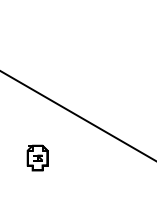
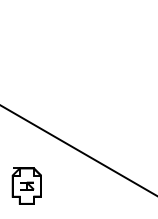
part: (37, 157) -> (26, 185), size x1.43

